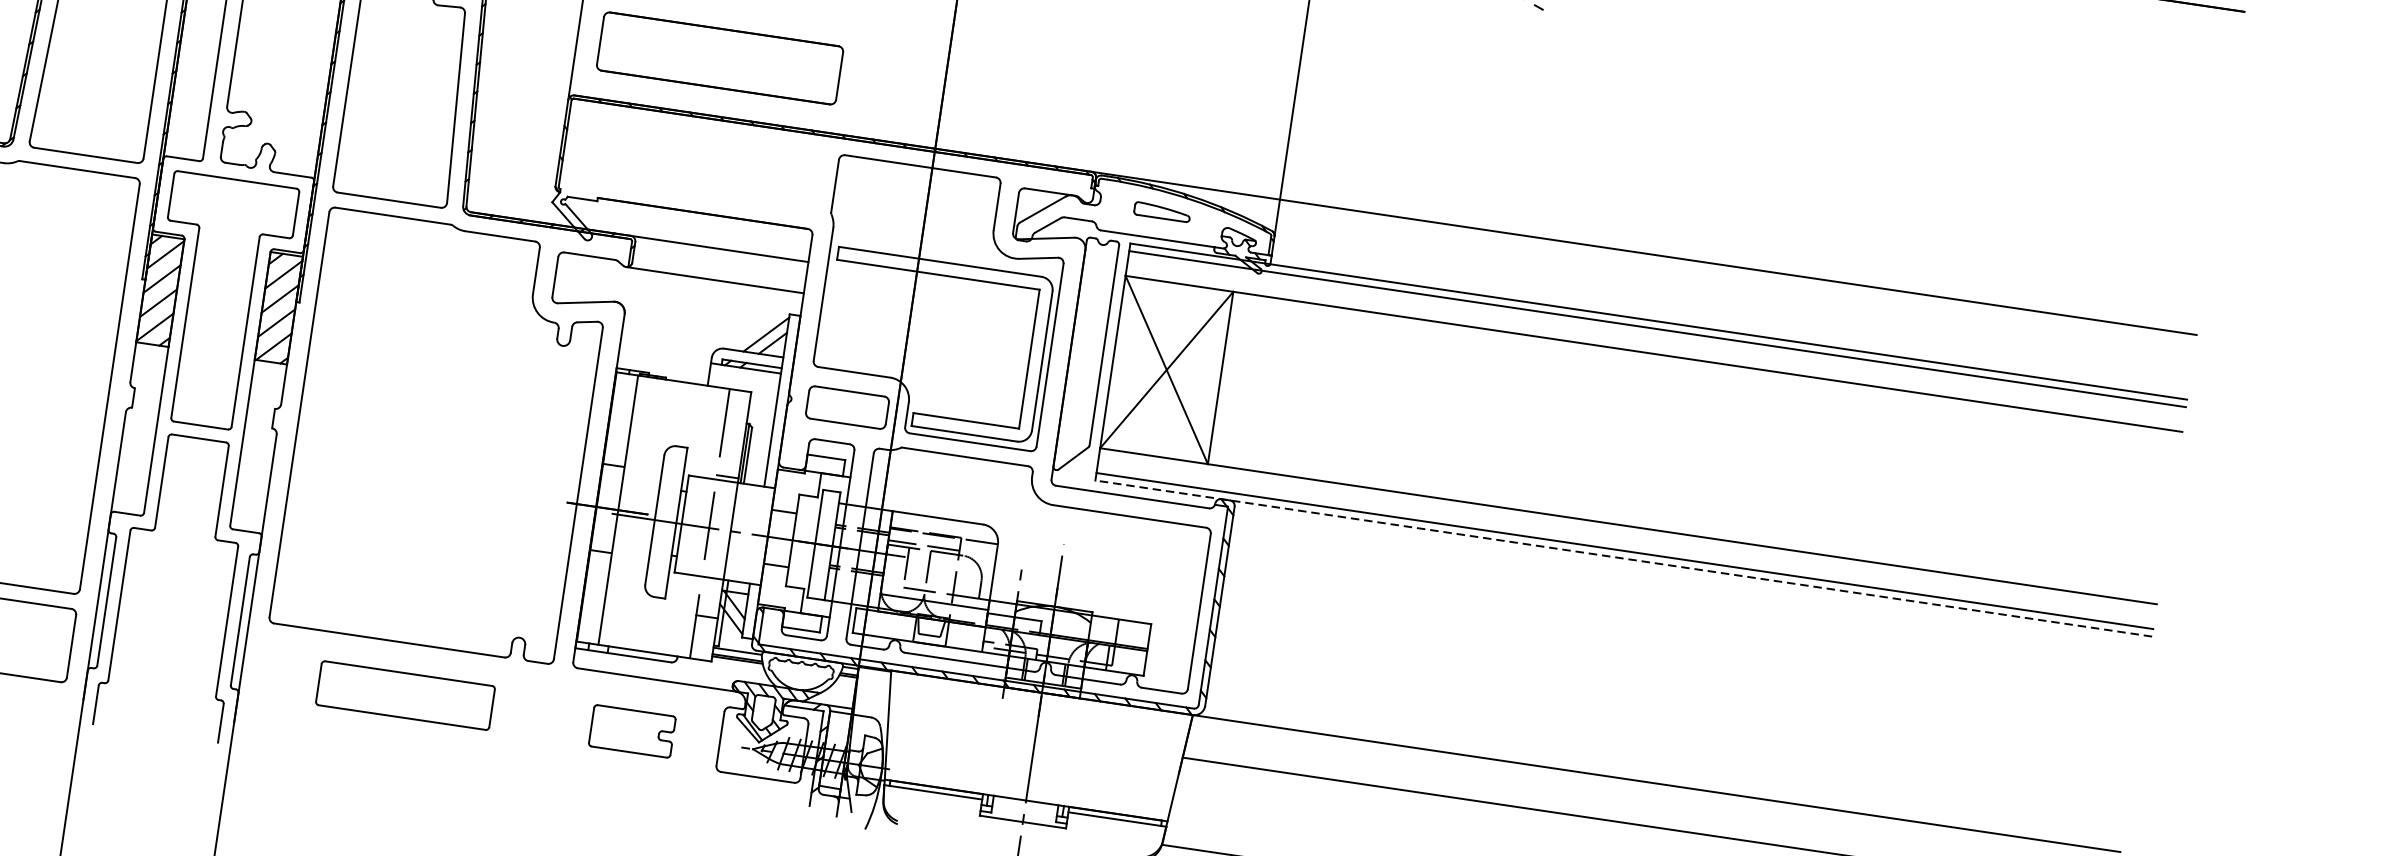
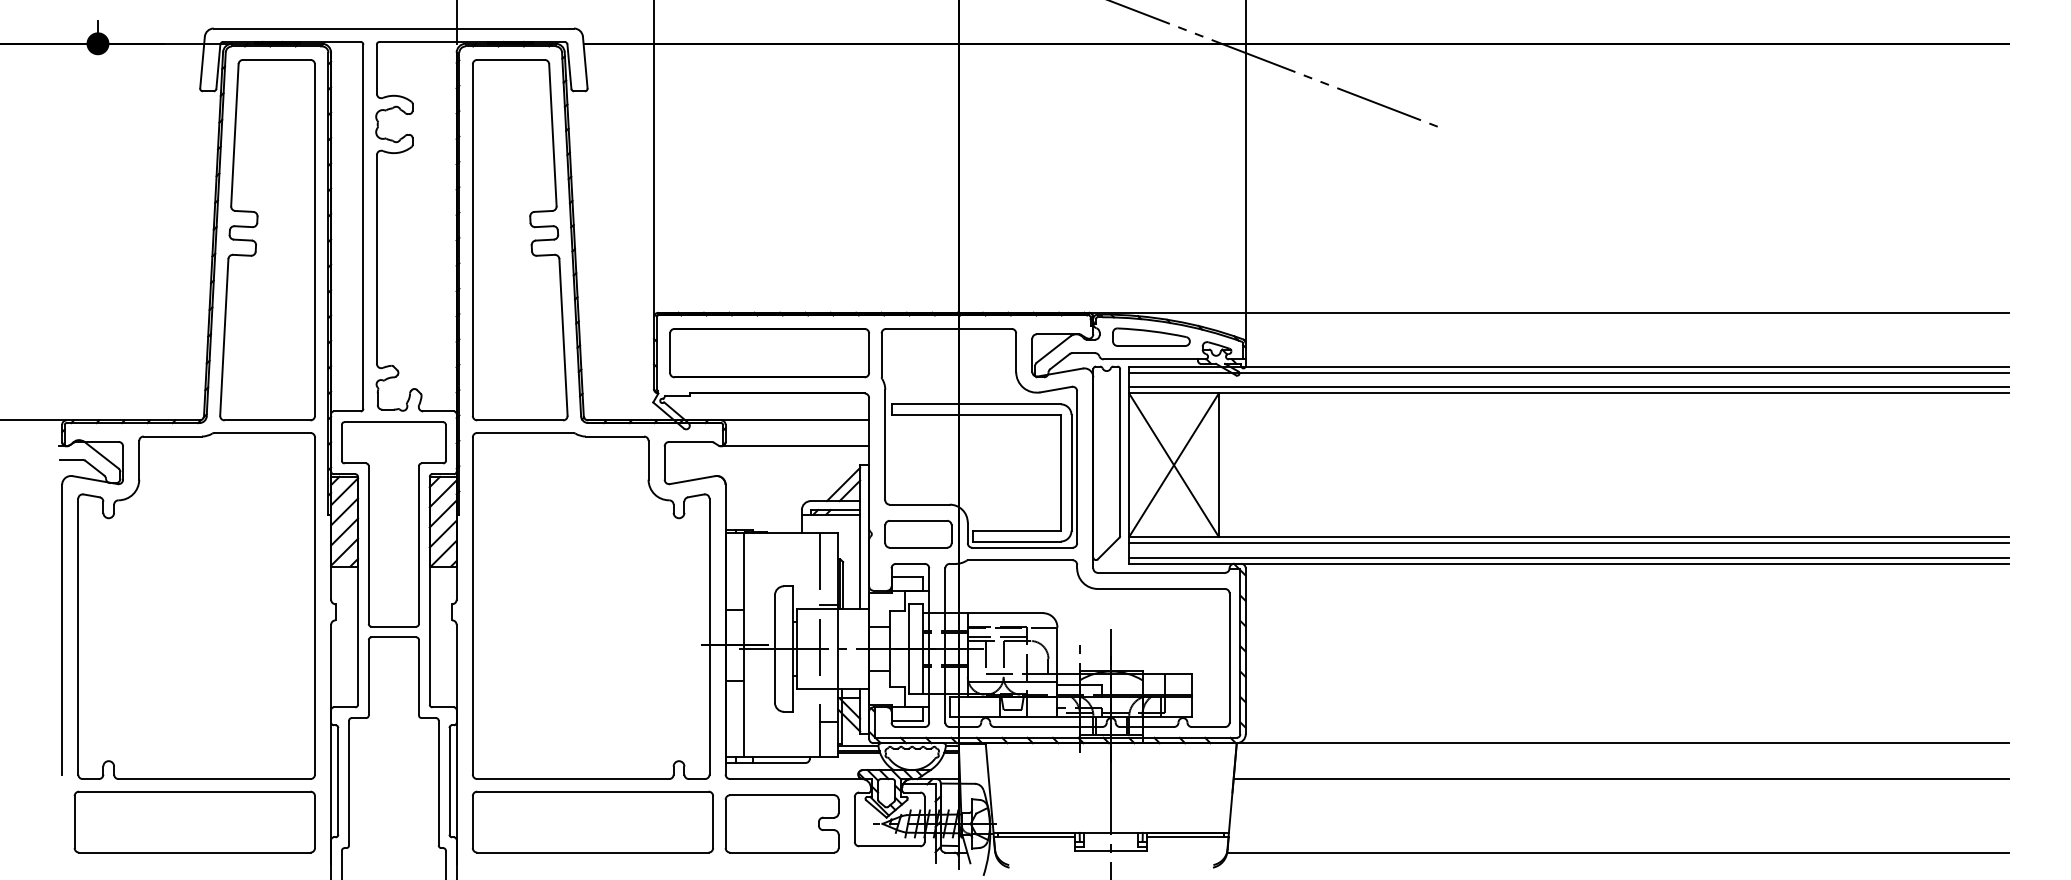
part: (719, 58) -> (769, 353), moved
part: (1162, 211) -> (1151, 336), size x1.67
line: (1654, 346) -> (1568, 387), added
line: (1626, 534) -> (1568, 543), added
line: (1624, 558) -> (1569, 563), dashed -> solid
part: (405, 694) -> (592, 821), size x1.67
part: (631, 730) -> (781, 823), size x1.67

